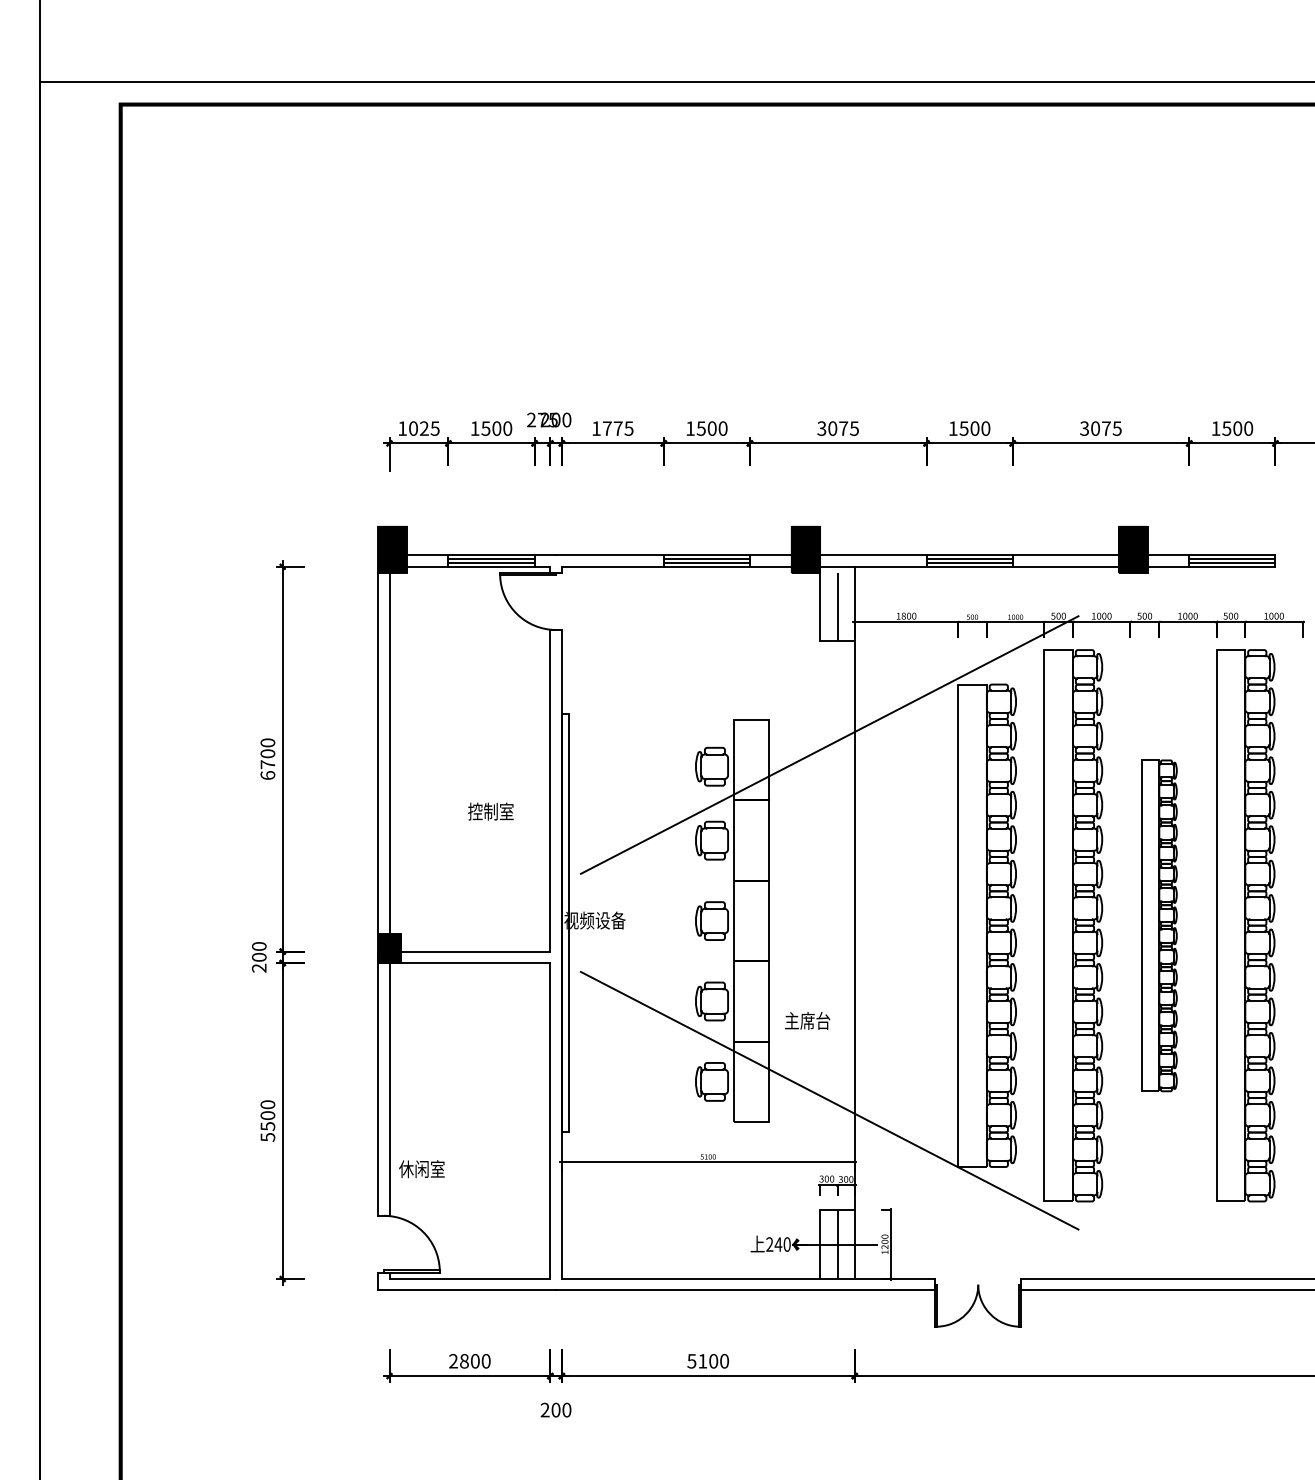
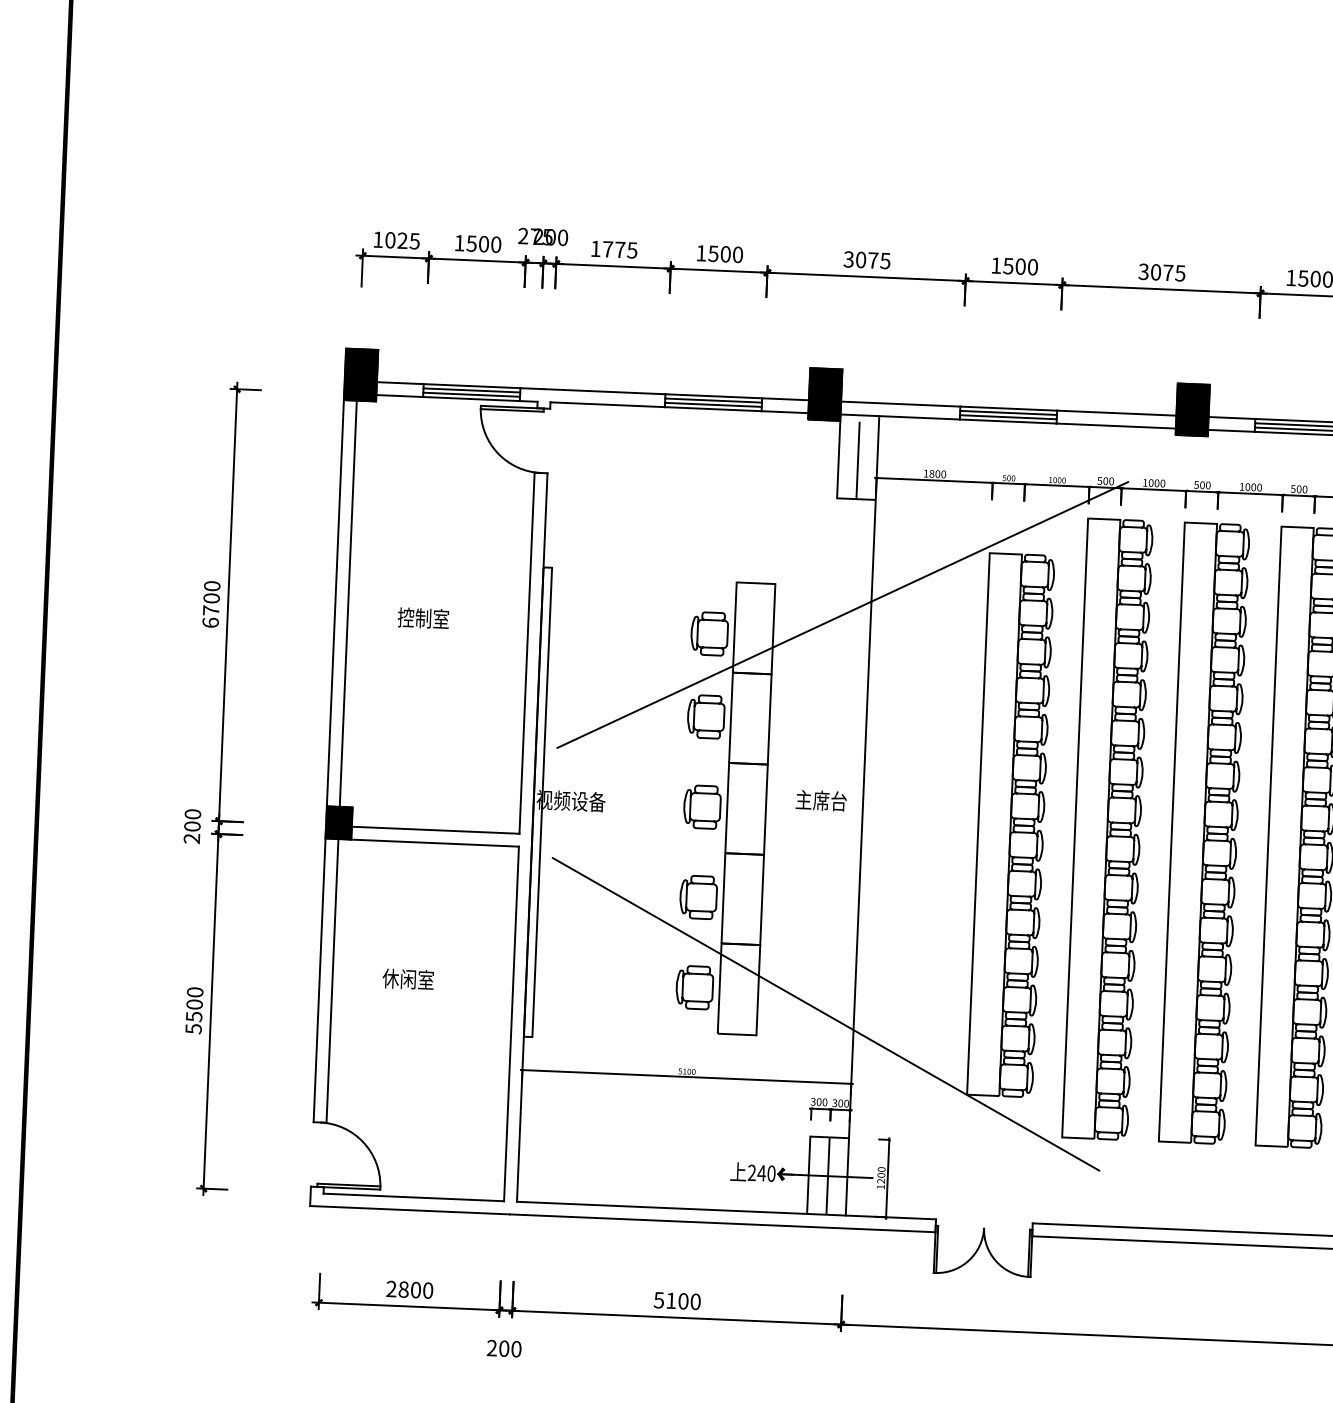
text: (490, 811) -> (422, 618), moved
part: (1159, 925) -> (1204, 833), size x1.67
text: (807, 1020) -> (821, 800), moved
text: (421, 1169) -> (407, 979), moved

